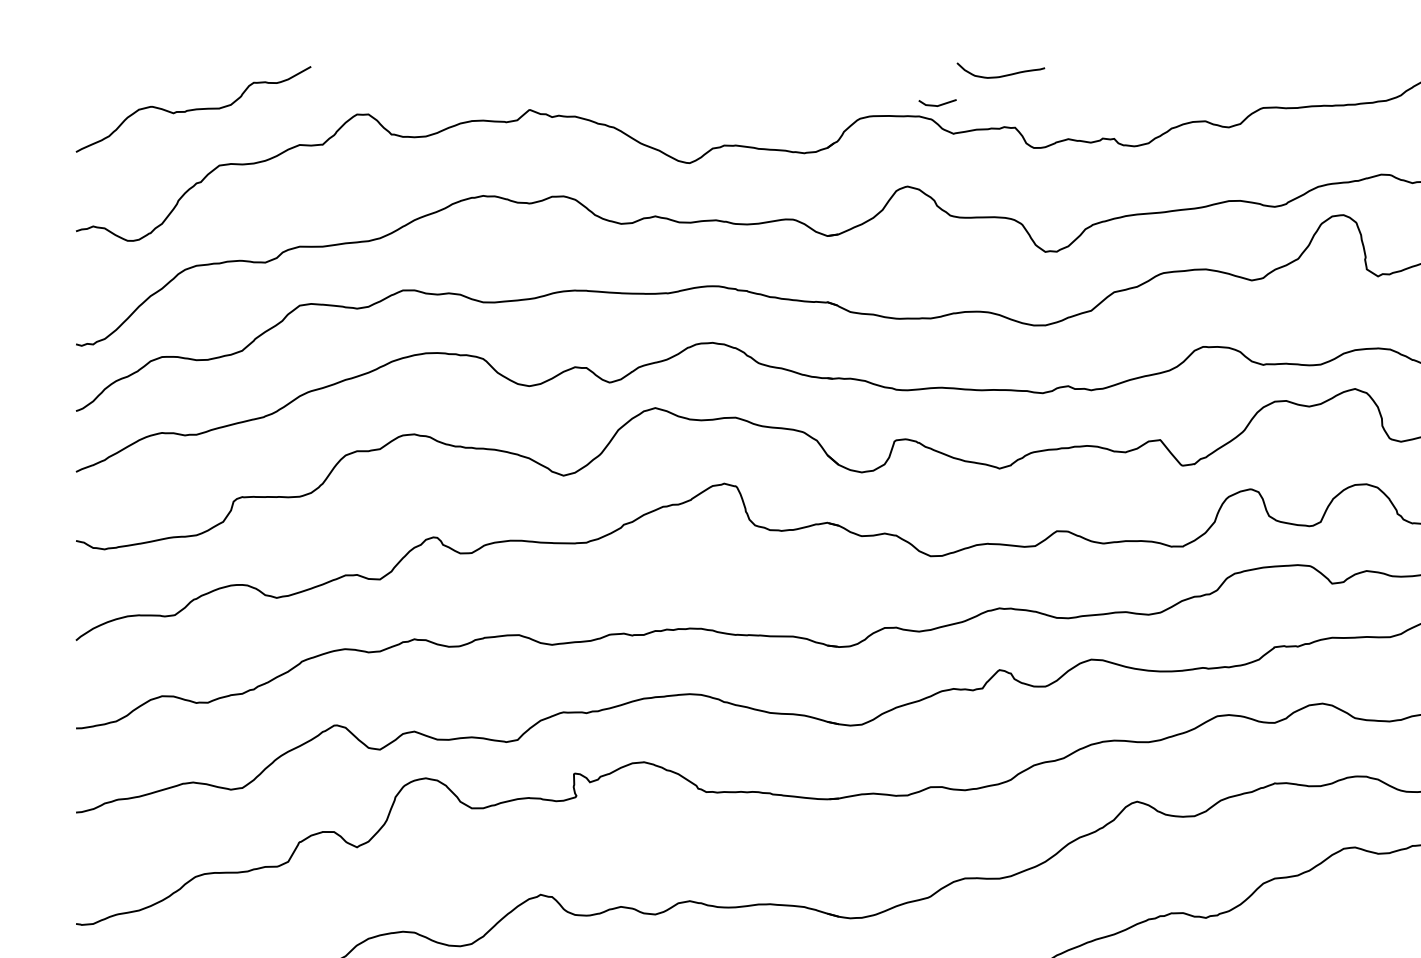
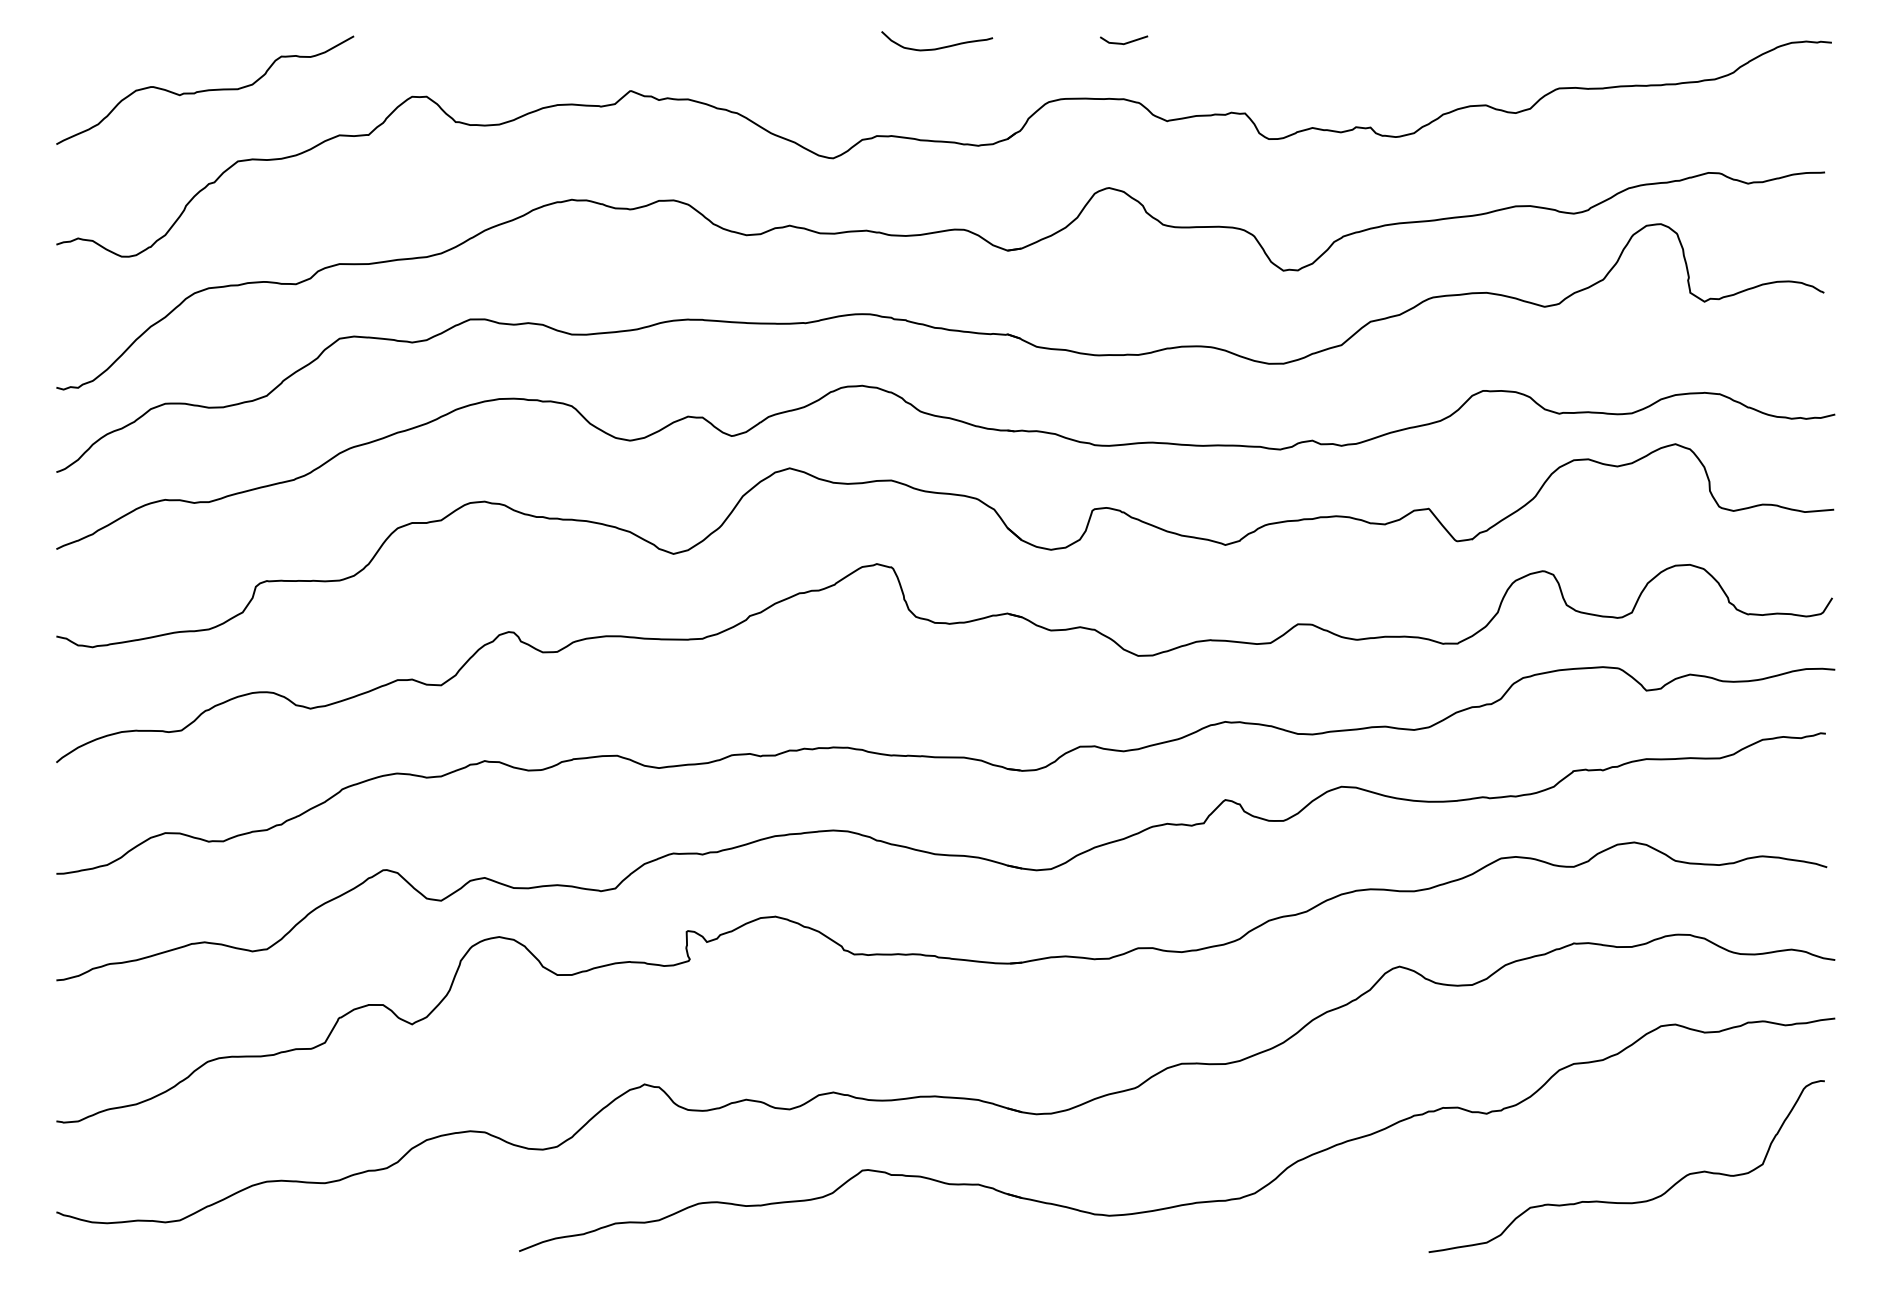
curve: (1002, 75) -> (938, 47), moved
line: (938, 104) -> (1125, 42), moved

